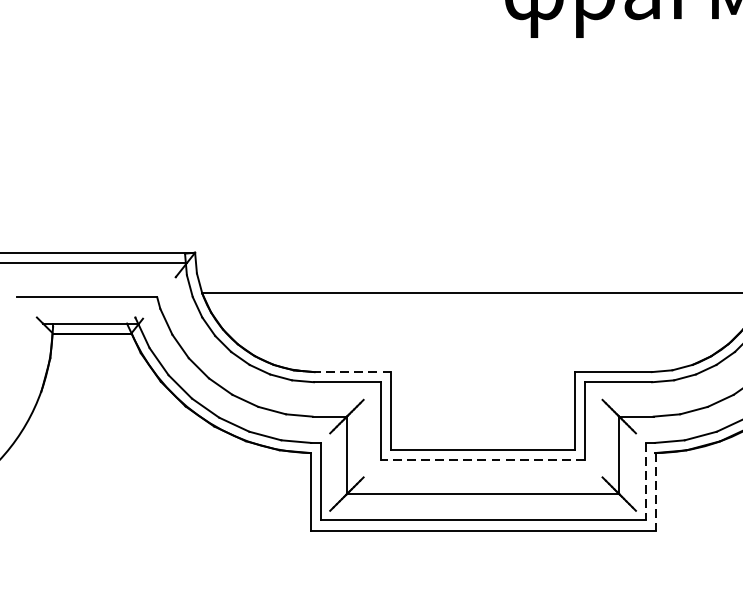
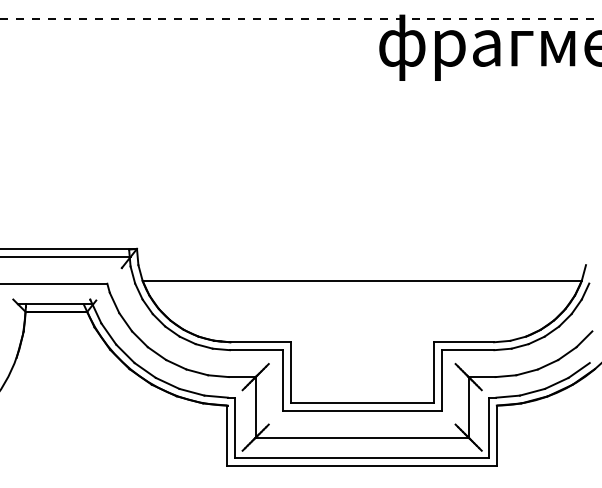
line: (351, 372) -> (259, 342), dashed -> solid
line: (483, 459) -> (362, 410), dashed -> solid
line: (645, 482) -> (489, 428), dashed -> solid
line: (656, 492) -> (497, 436), dashed -> solid

